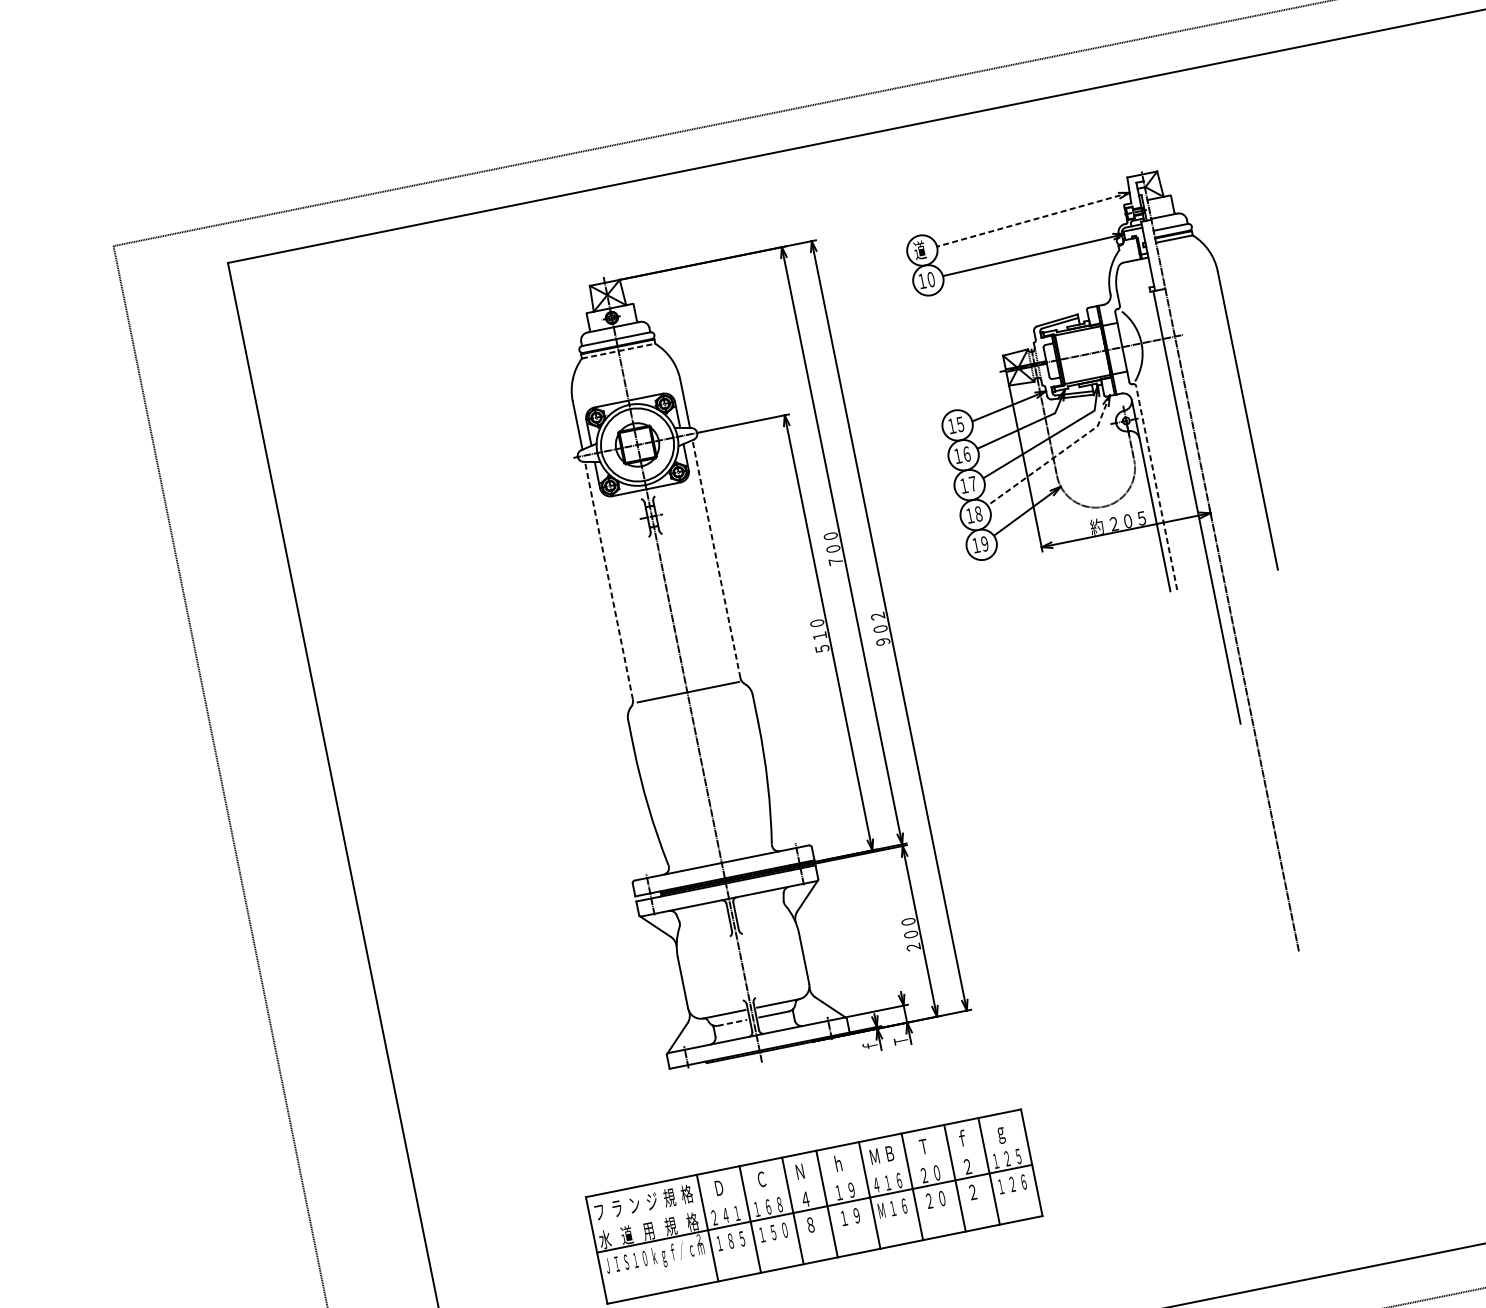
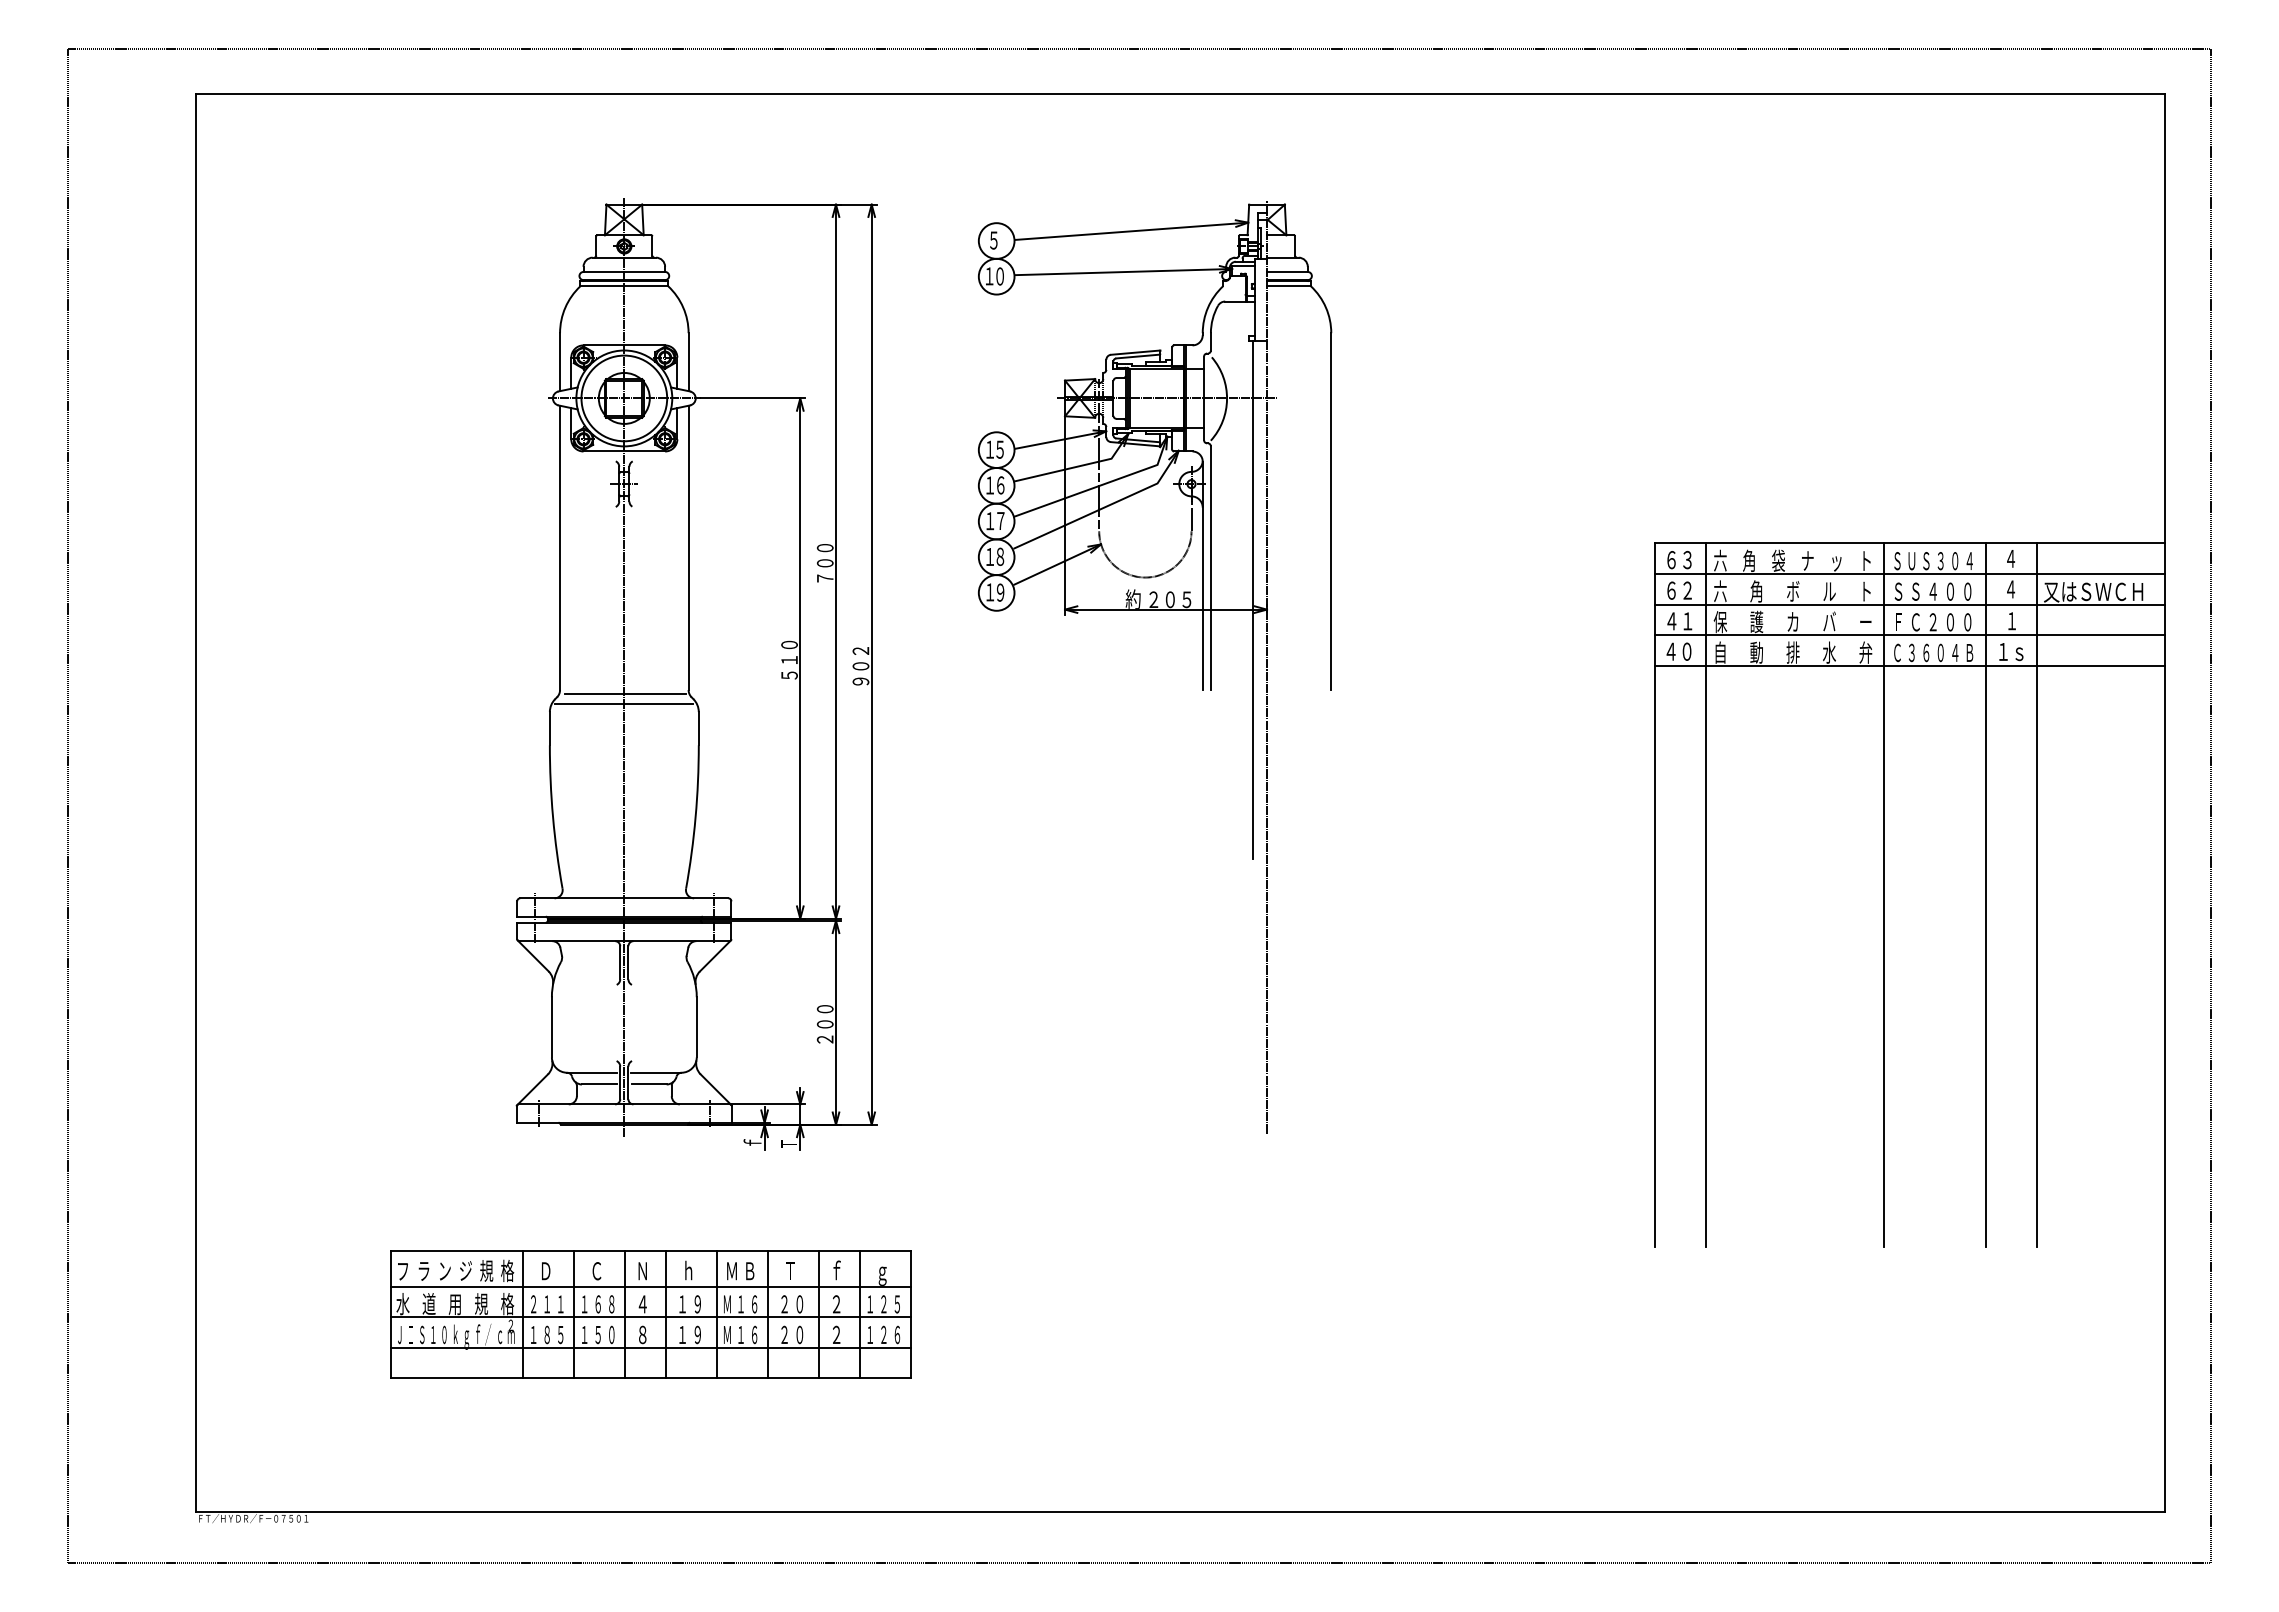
line: (1033, 219) -> (1131, 231), dashed -> solid
text: (919, 249) -> (993, 239), 道 -> ５
line: (618, 351) -> (624, 286), dashed -> solid
line: (1056, 456) -> (1103, 508), dashed -> solid
line: (1156, 488) -> (1210, 568), dashed -> solid
line: (716, 558) -> (688, 547), dashed -> solid
line: (609, 580) -> (560, 547), dashed -> solid
line: (689, 700) -> (624, 704), added
line: (732, 1022) -> (599, 1084), dashed -> solid
line: (809, 1183) -> (650, 1286), added
text: (876, 1185) -> (727, 1304), ４ -> Ｍ
text: (726, 1215) -> (547, 1304), ４ -> １
line: (819, 1234) -> (650, 1347), added

